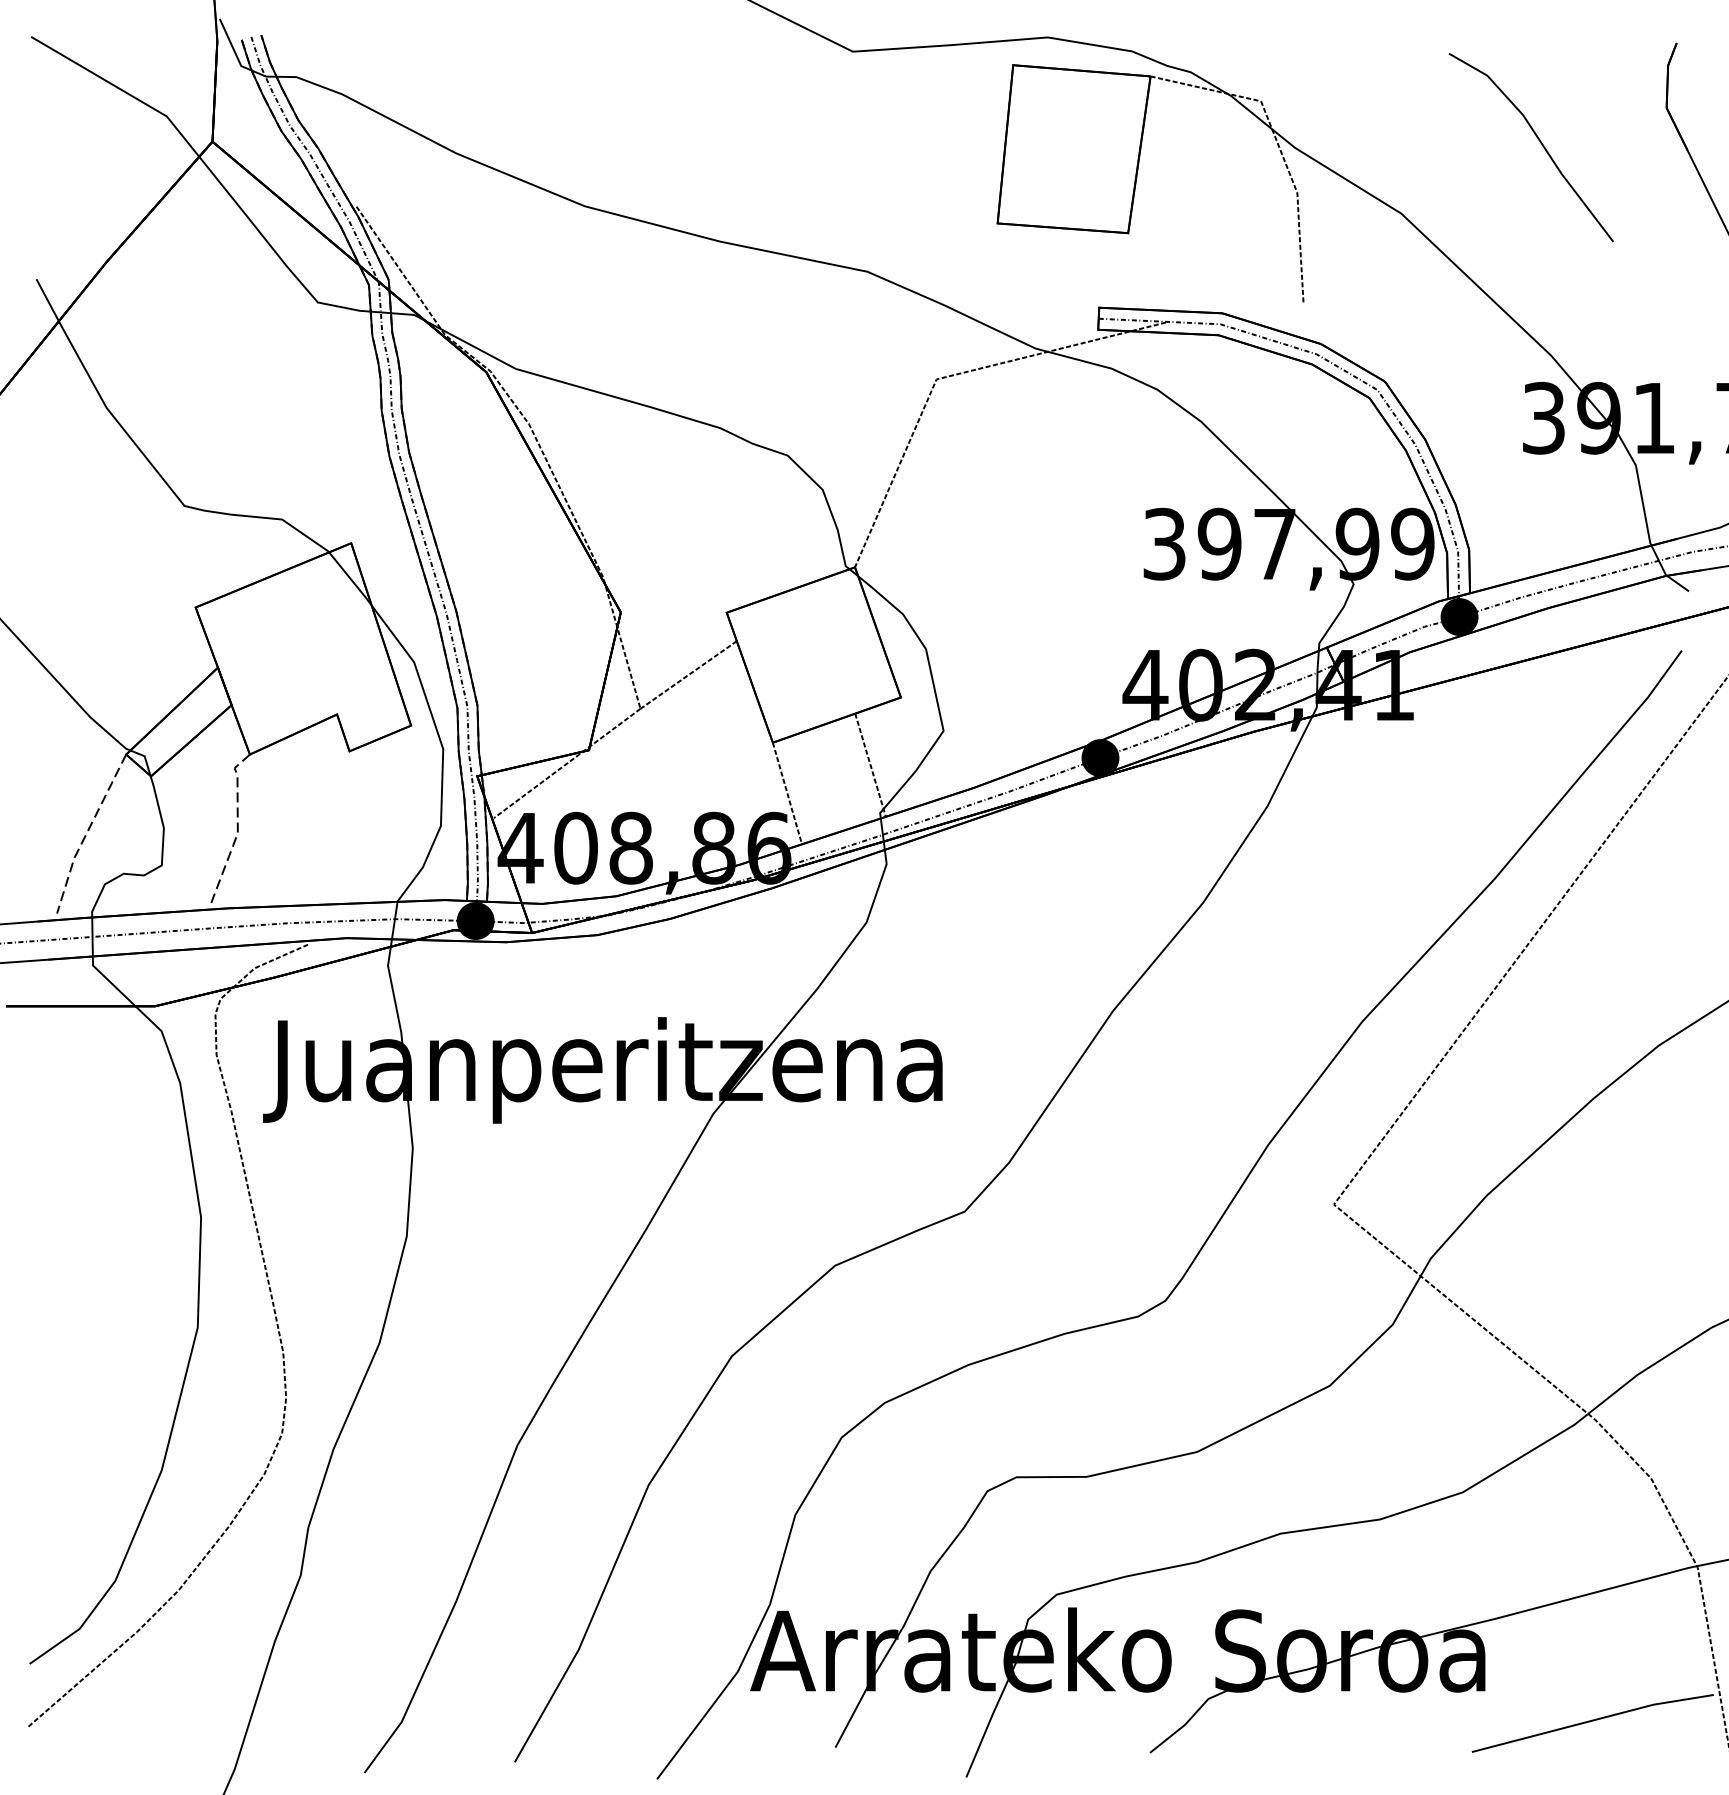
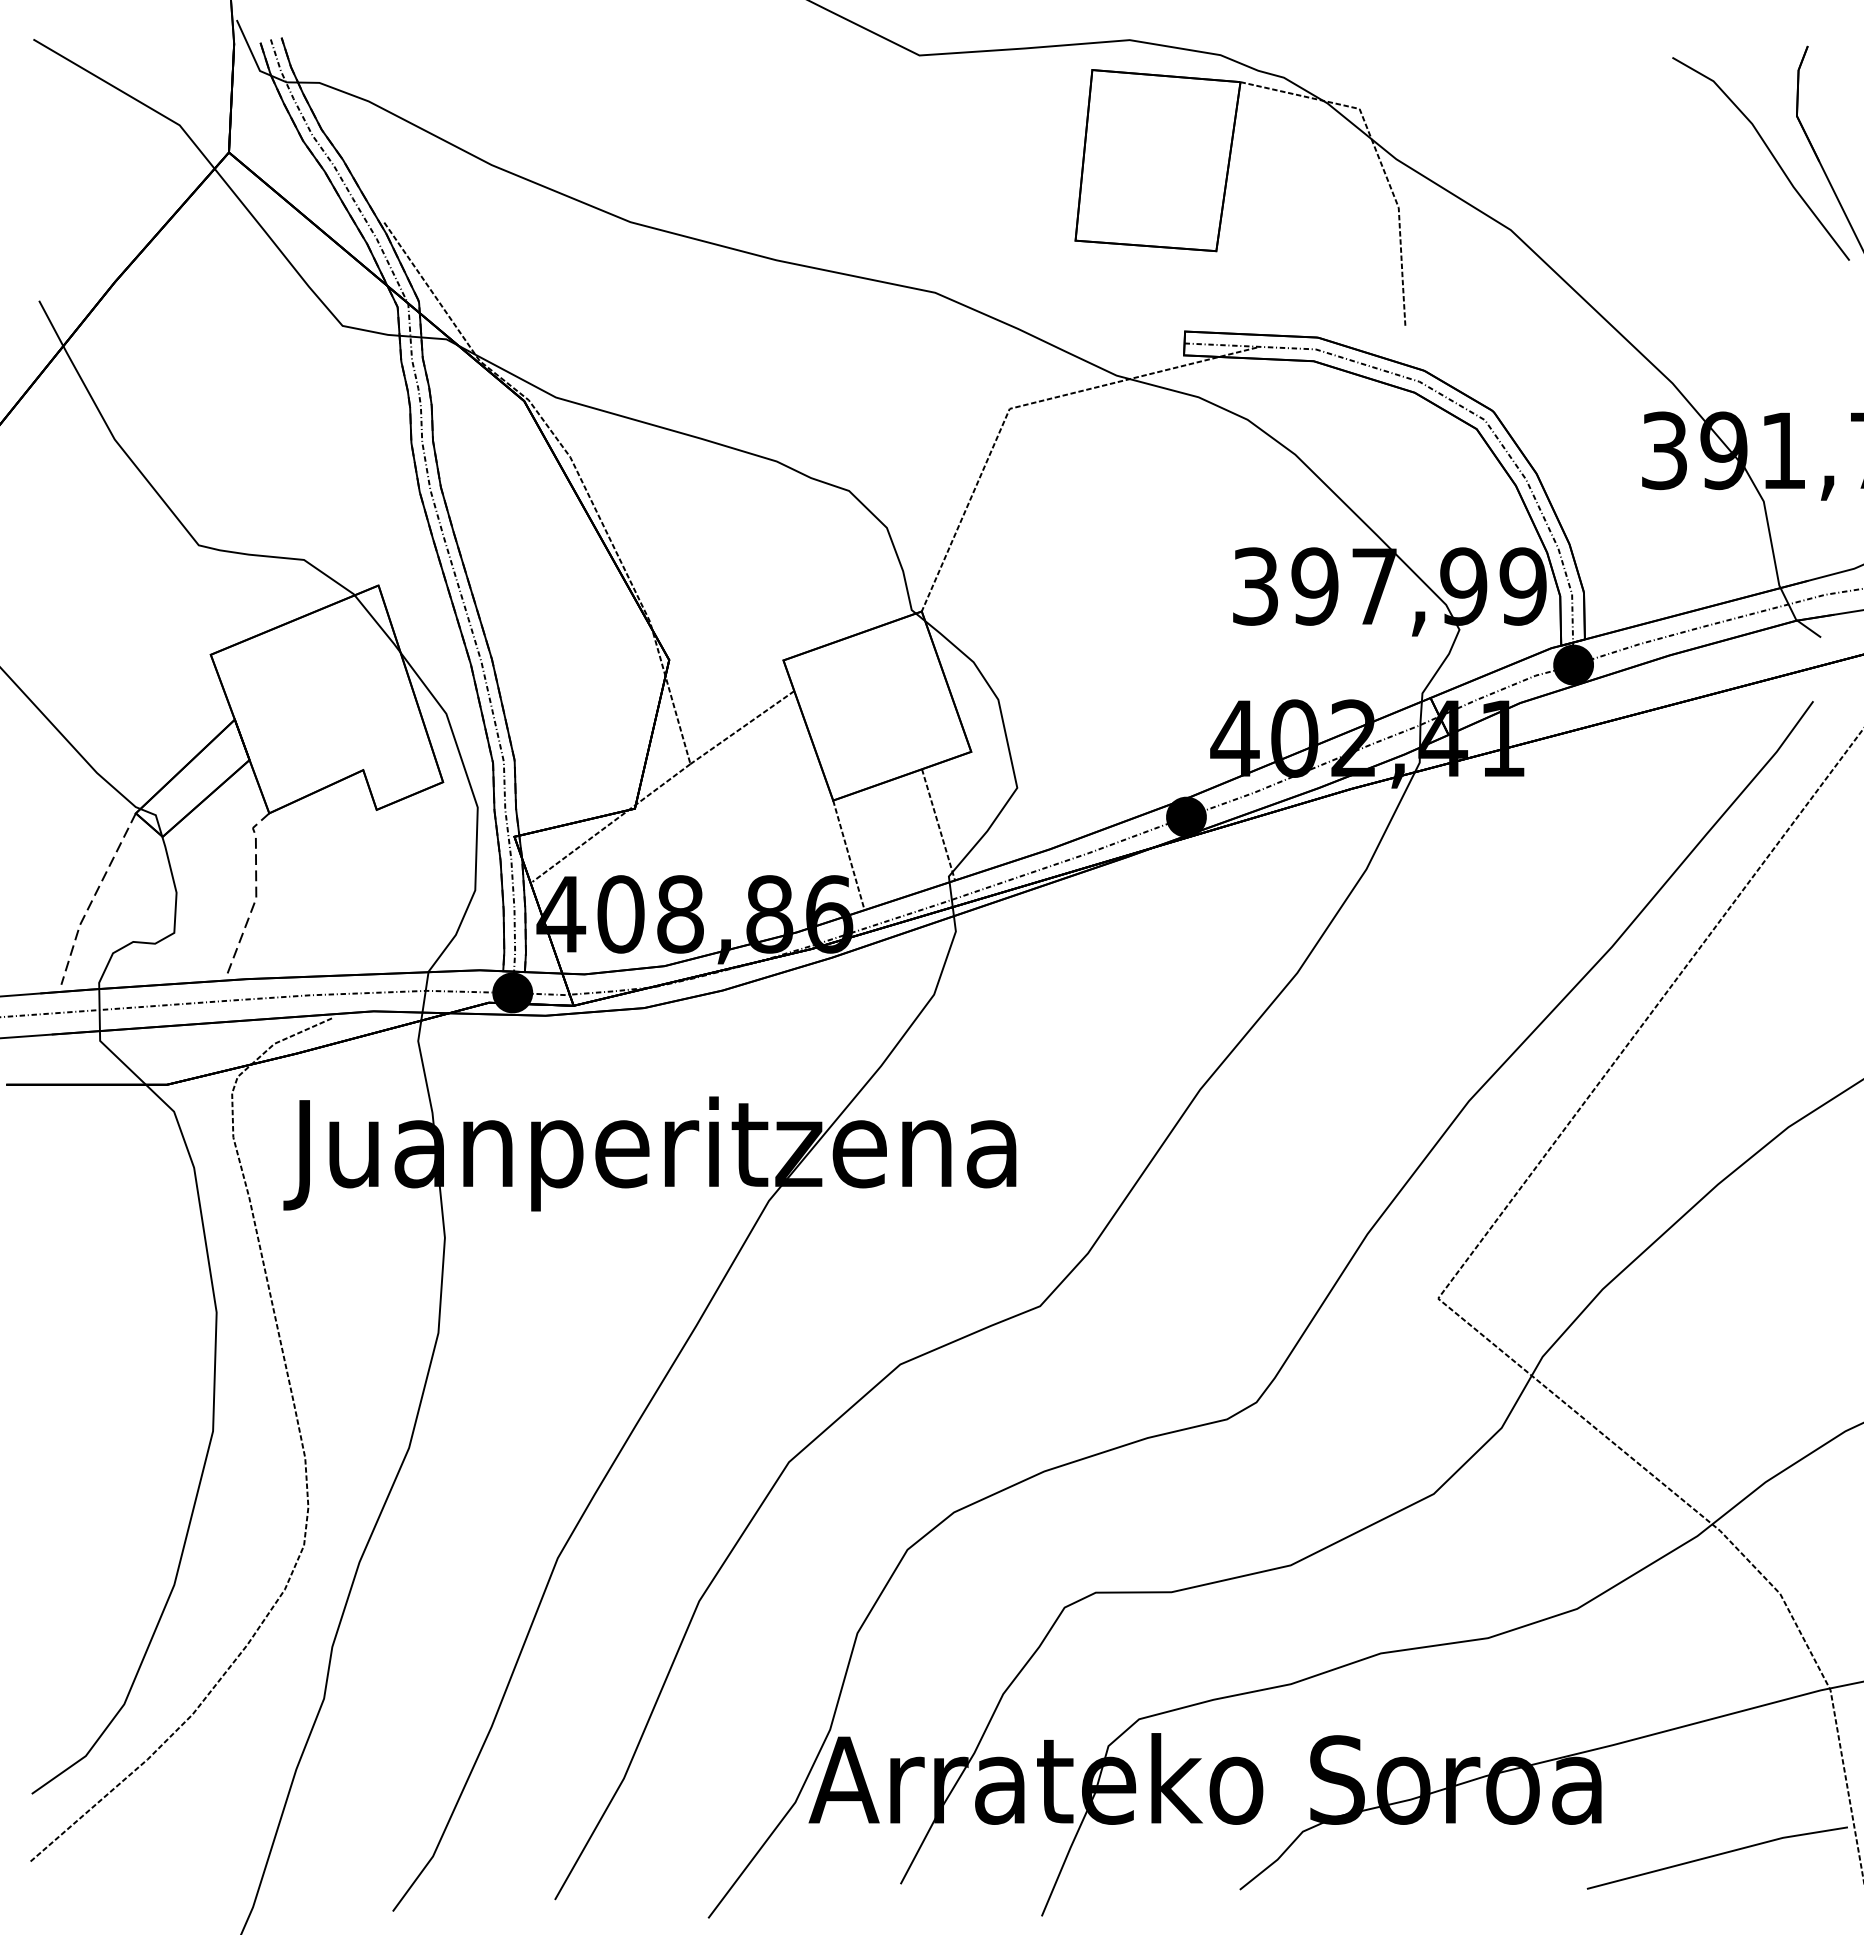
line: (1539, 141) -> (1769, 152), moved

